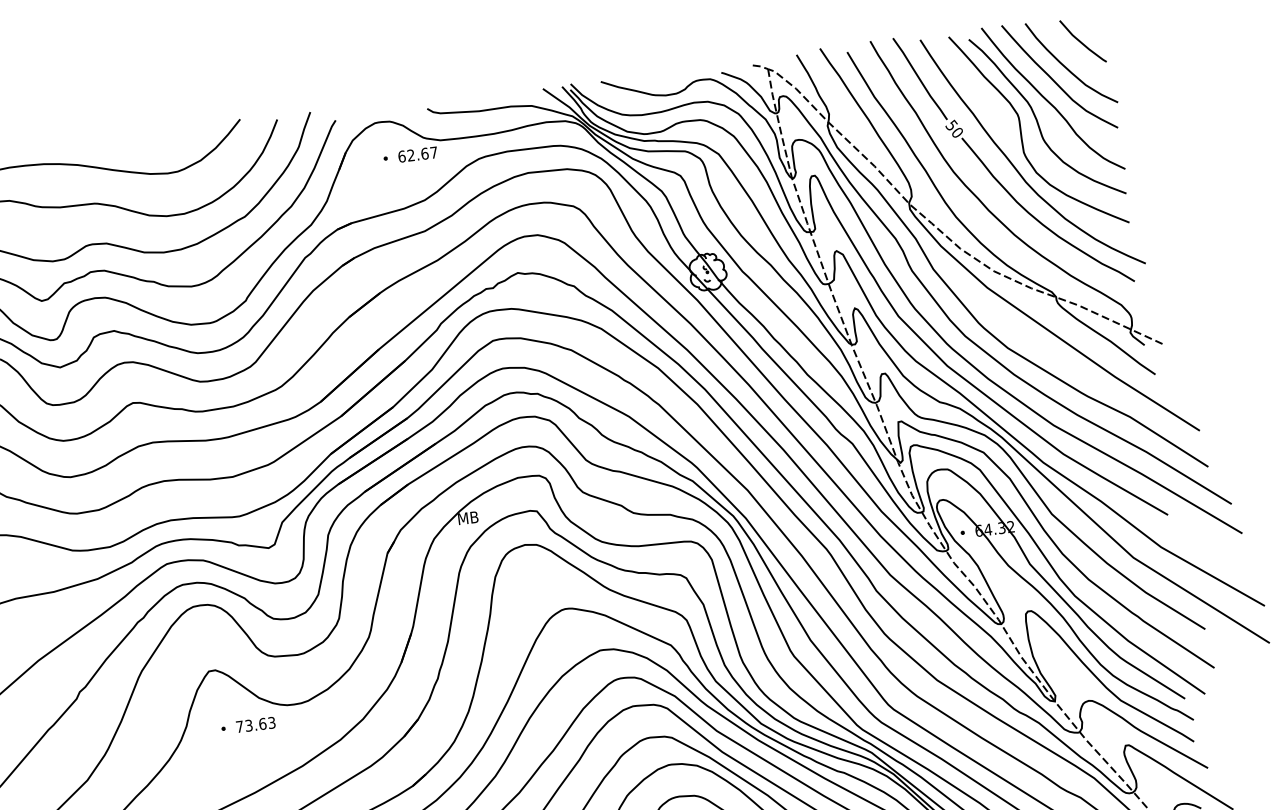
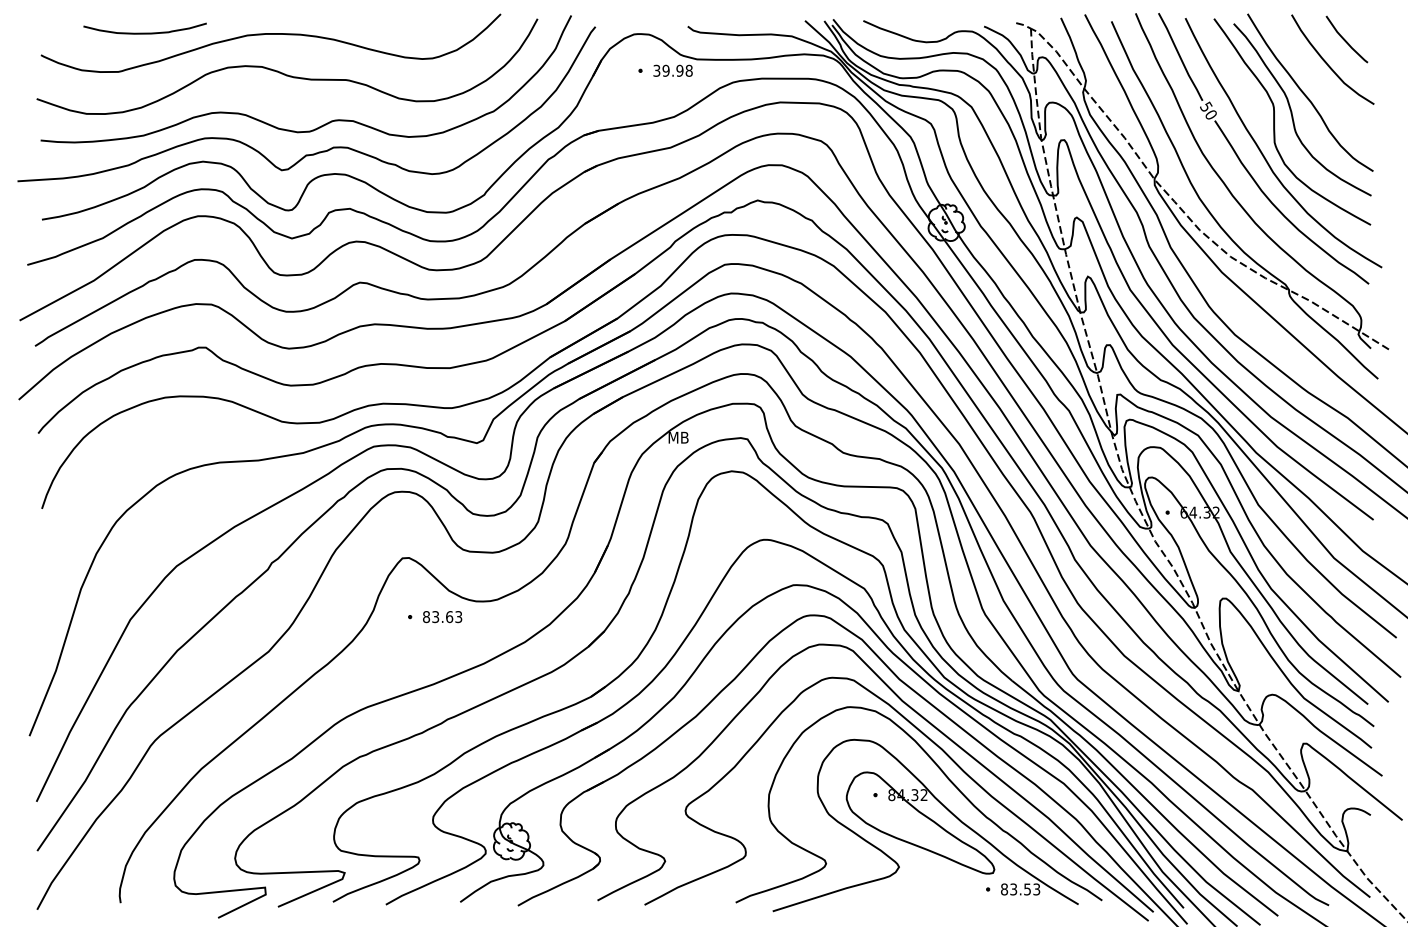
curve: (1054, 79) -> (1313, 73), removed
text: (417, 154) -> (672, 70), 62.67 -> 39.98
text: (239, 727) -> (426, 617), 73.63 -> 83.63

